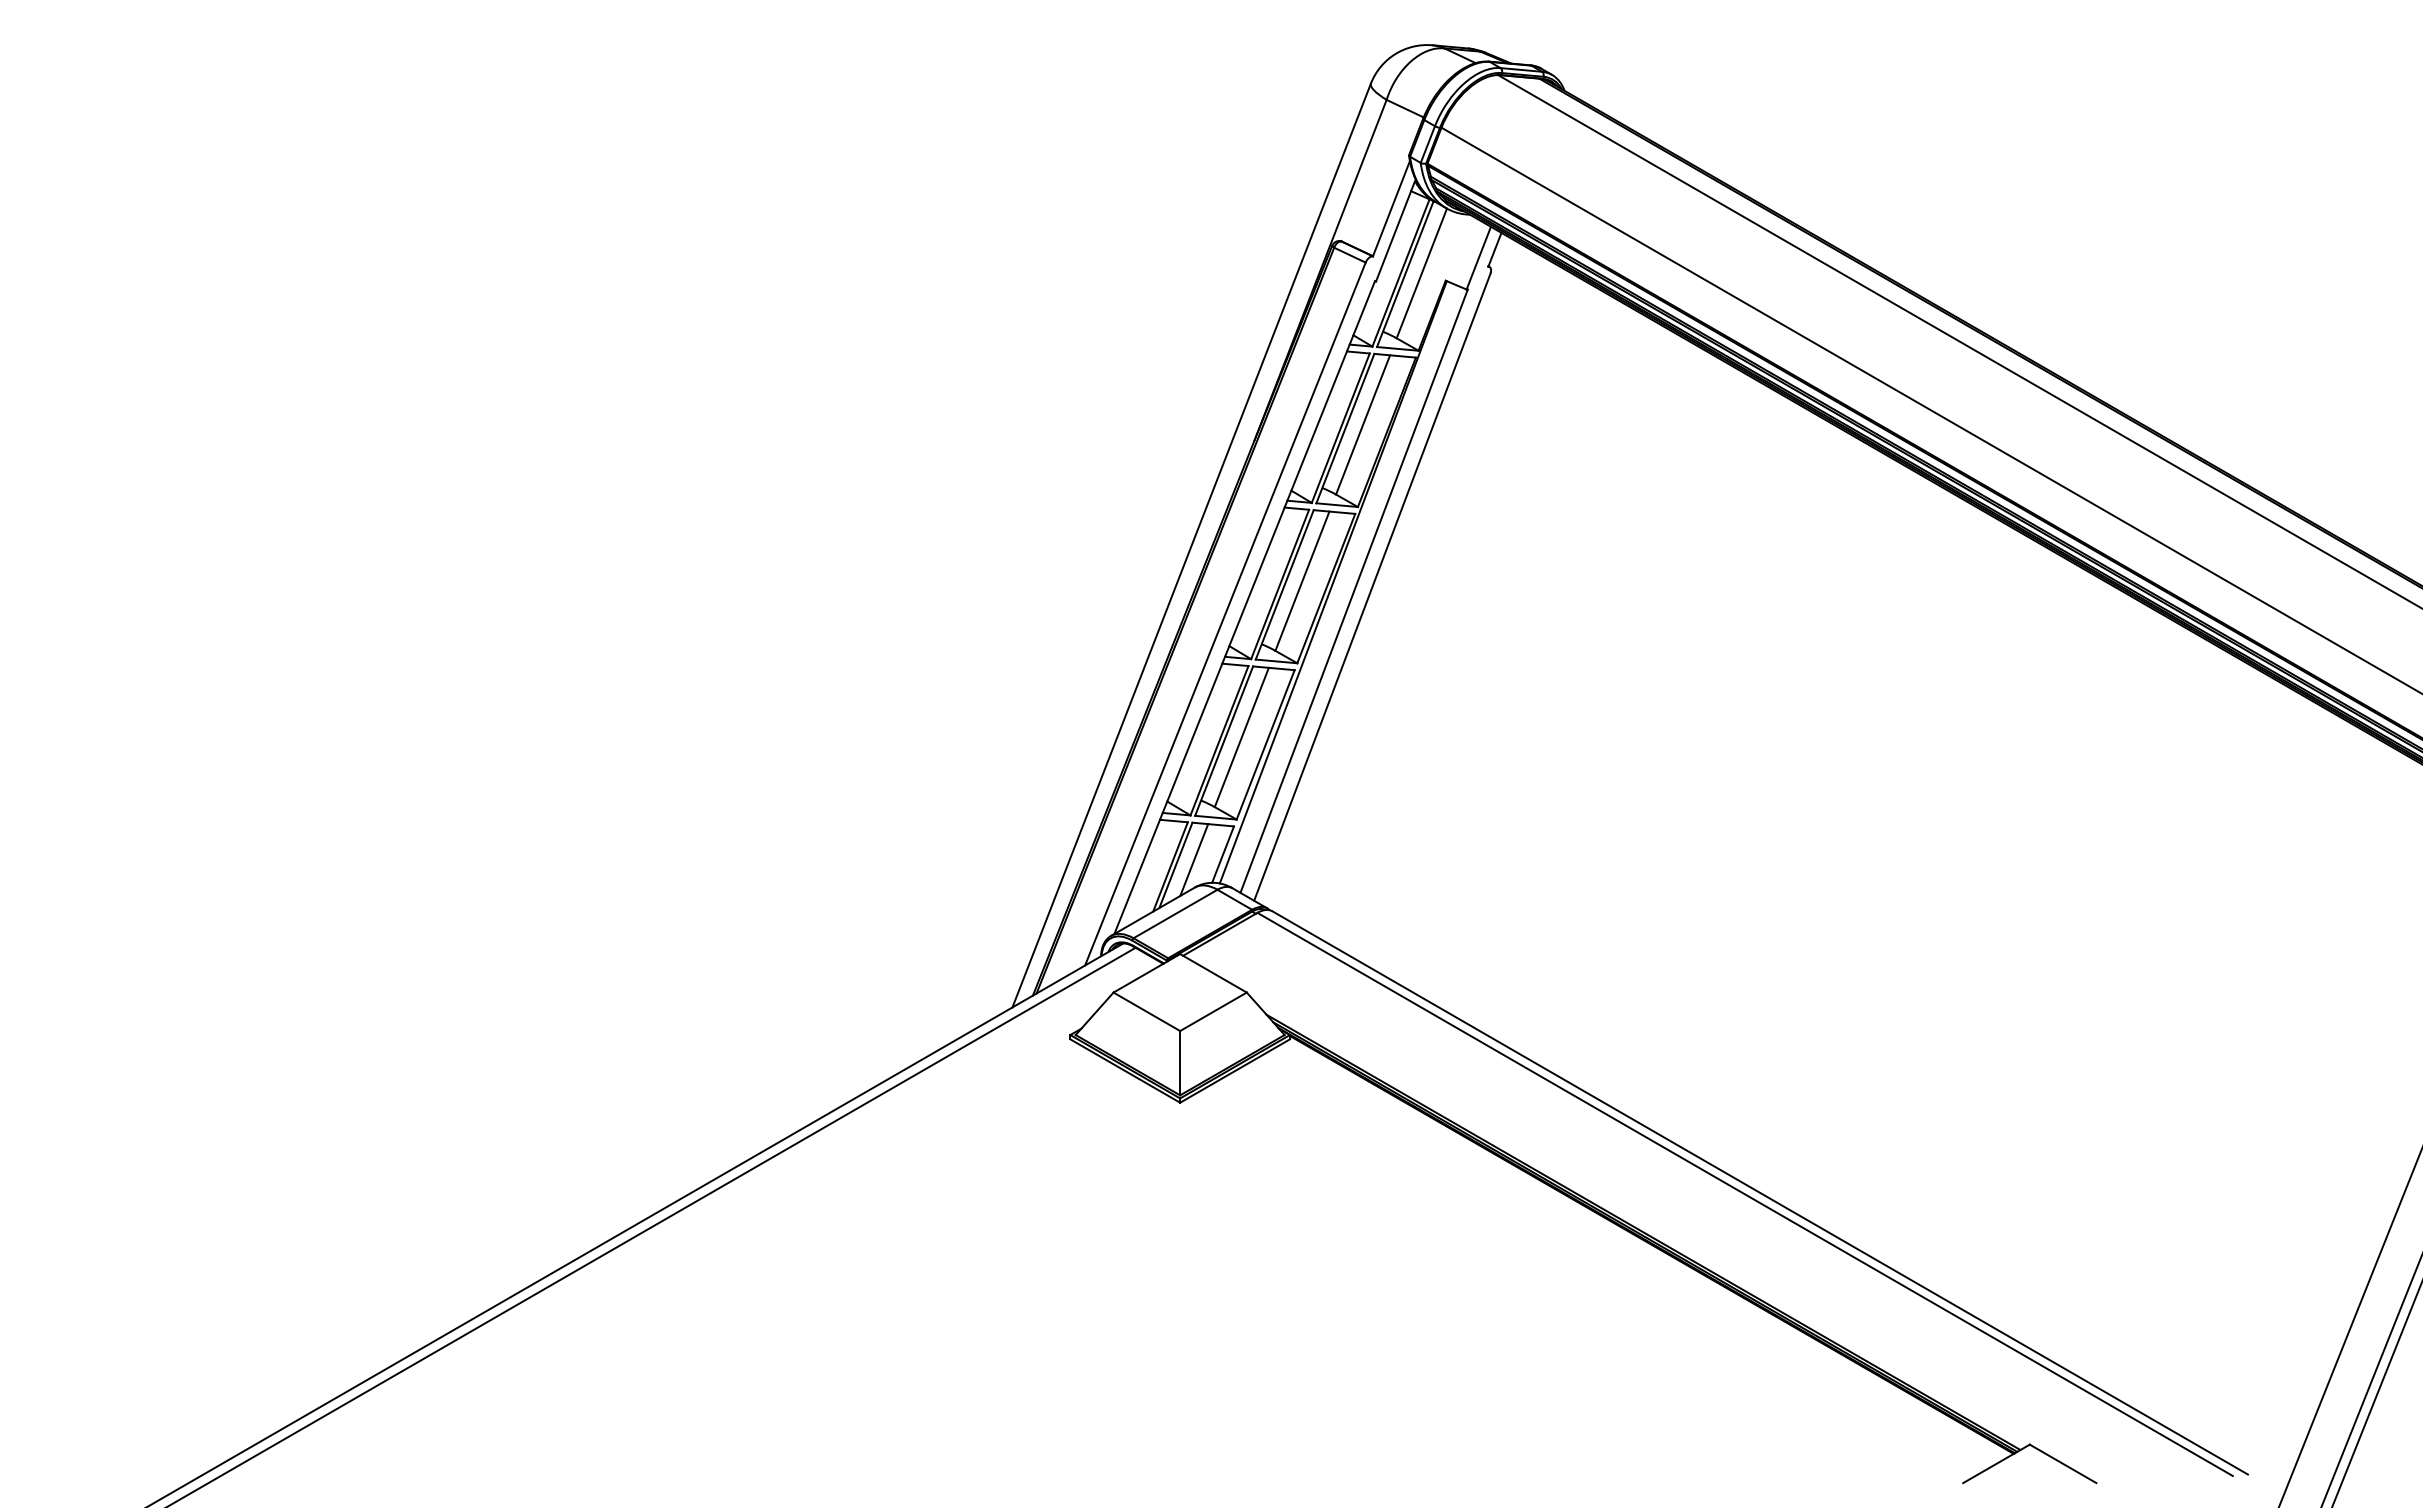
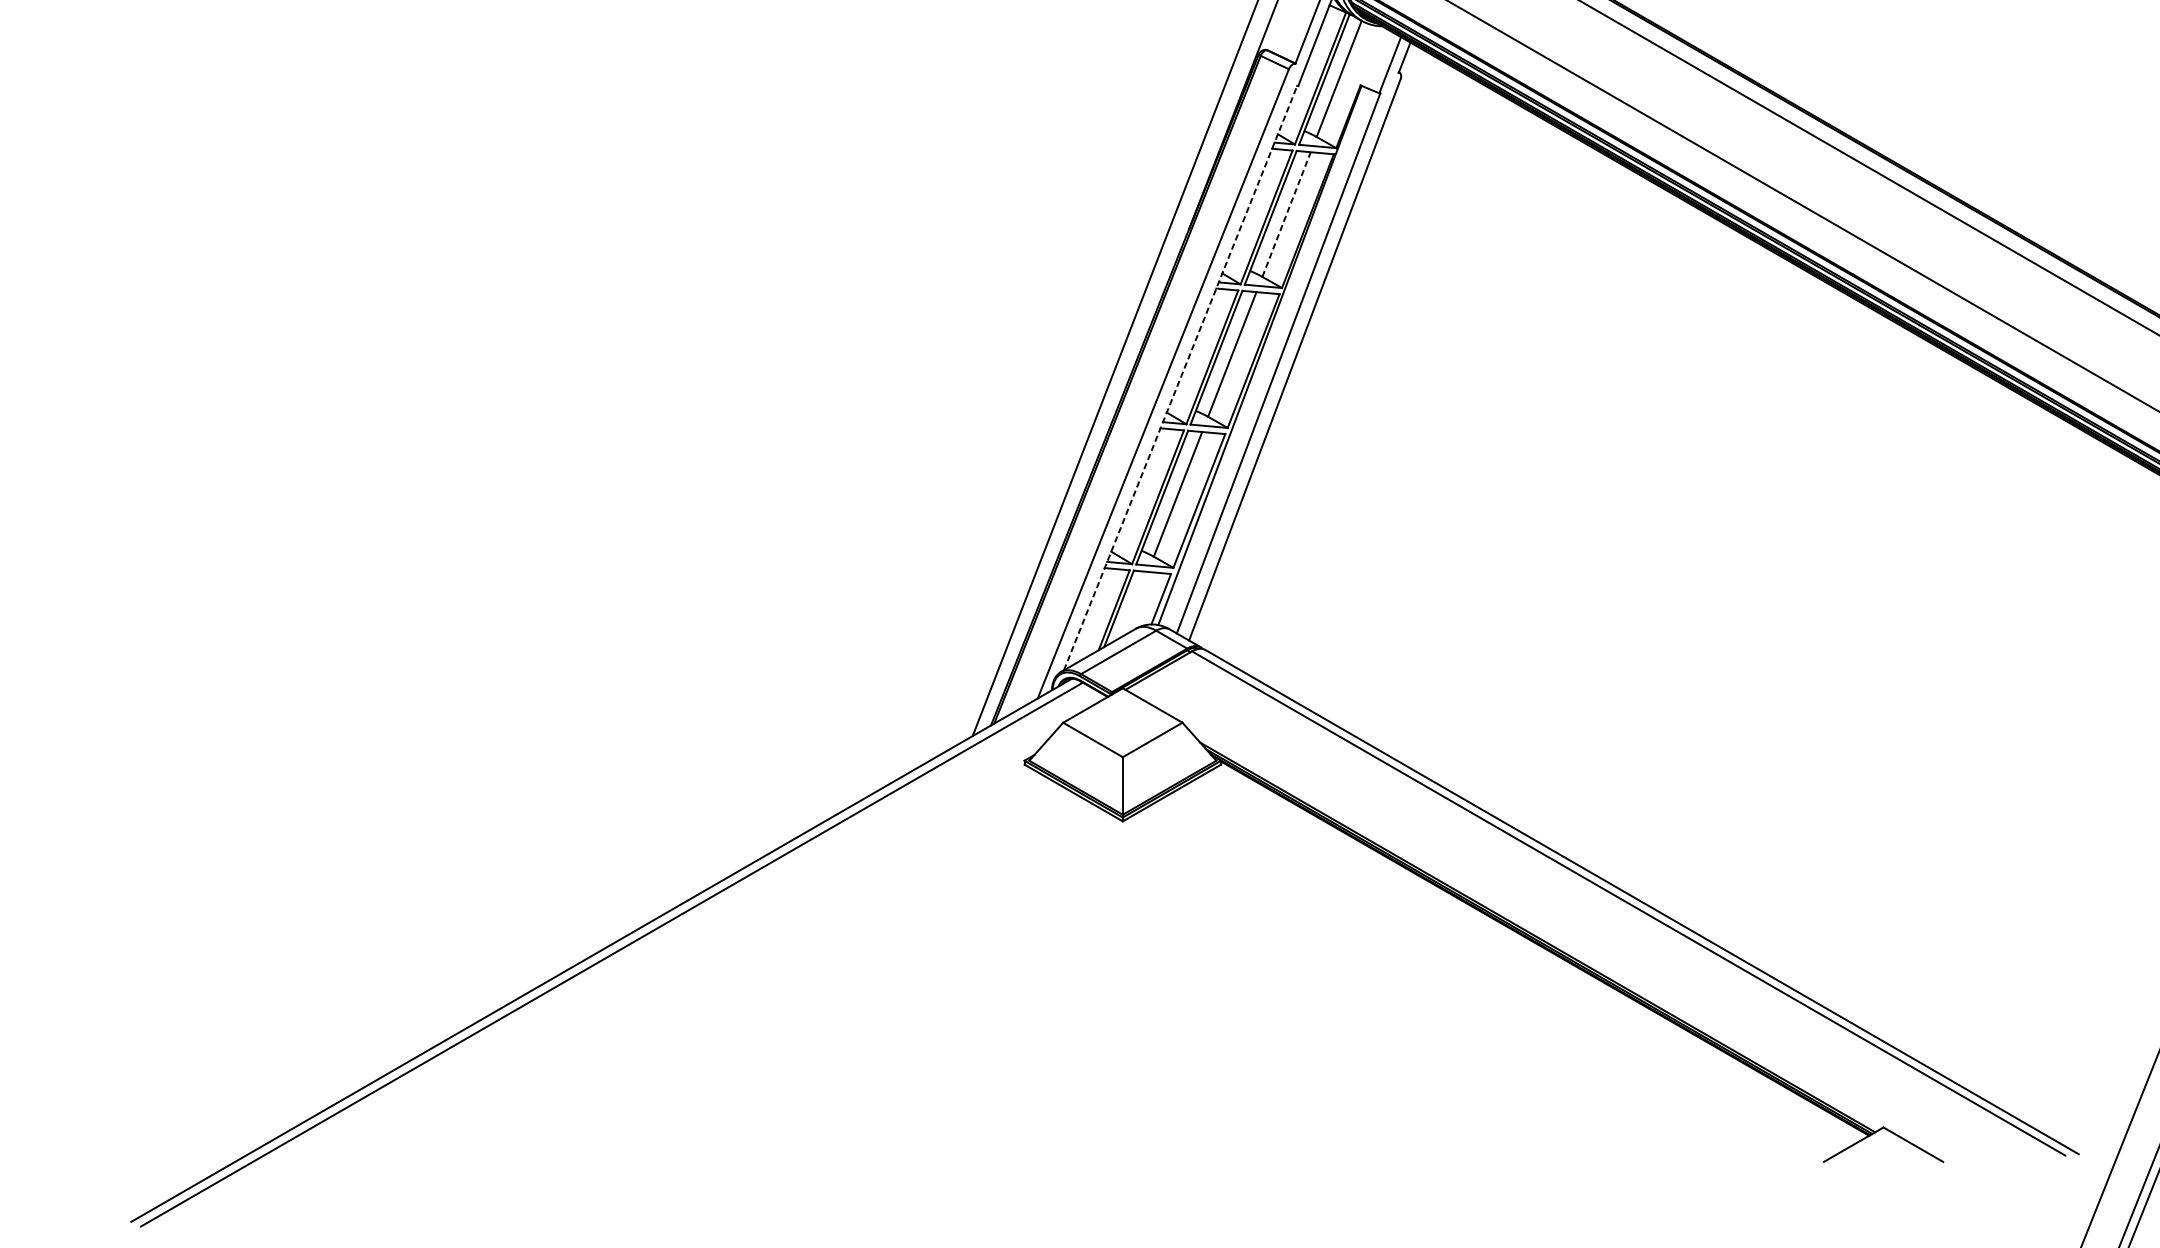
line: (1363, 424) -> (1286, 214), solid -> dashed
line: (1244, 607) -> (1180, 377), solid -> dashed
line: (1194, 859) -> (1135, 603), removed

